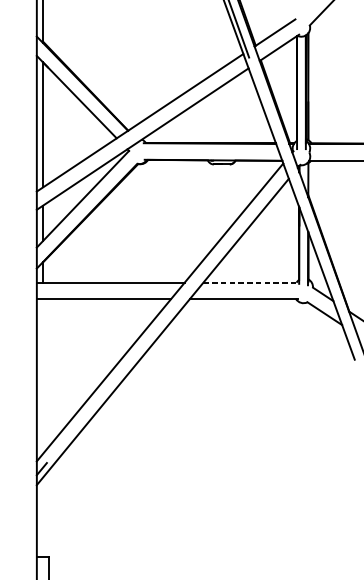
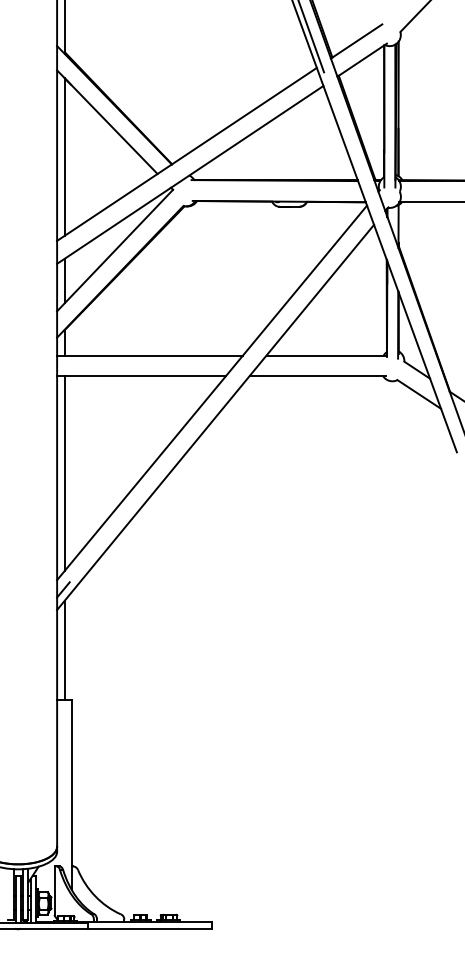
line: (251, 282) -> (327, 355), dashed -> solid
line: (42, 375) -> (64, 472), added
line: (42, 517) -> (64, 650), added

